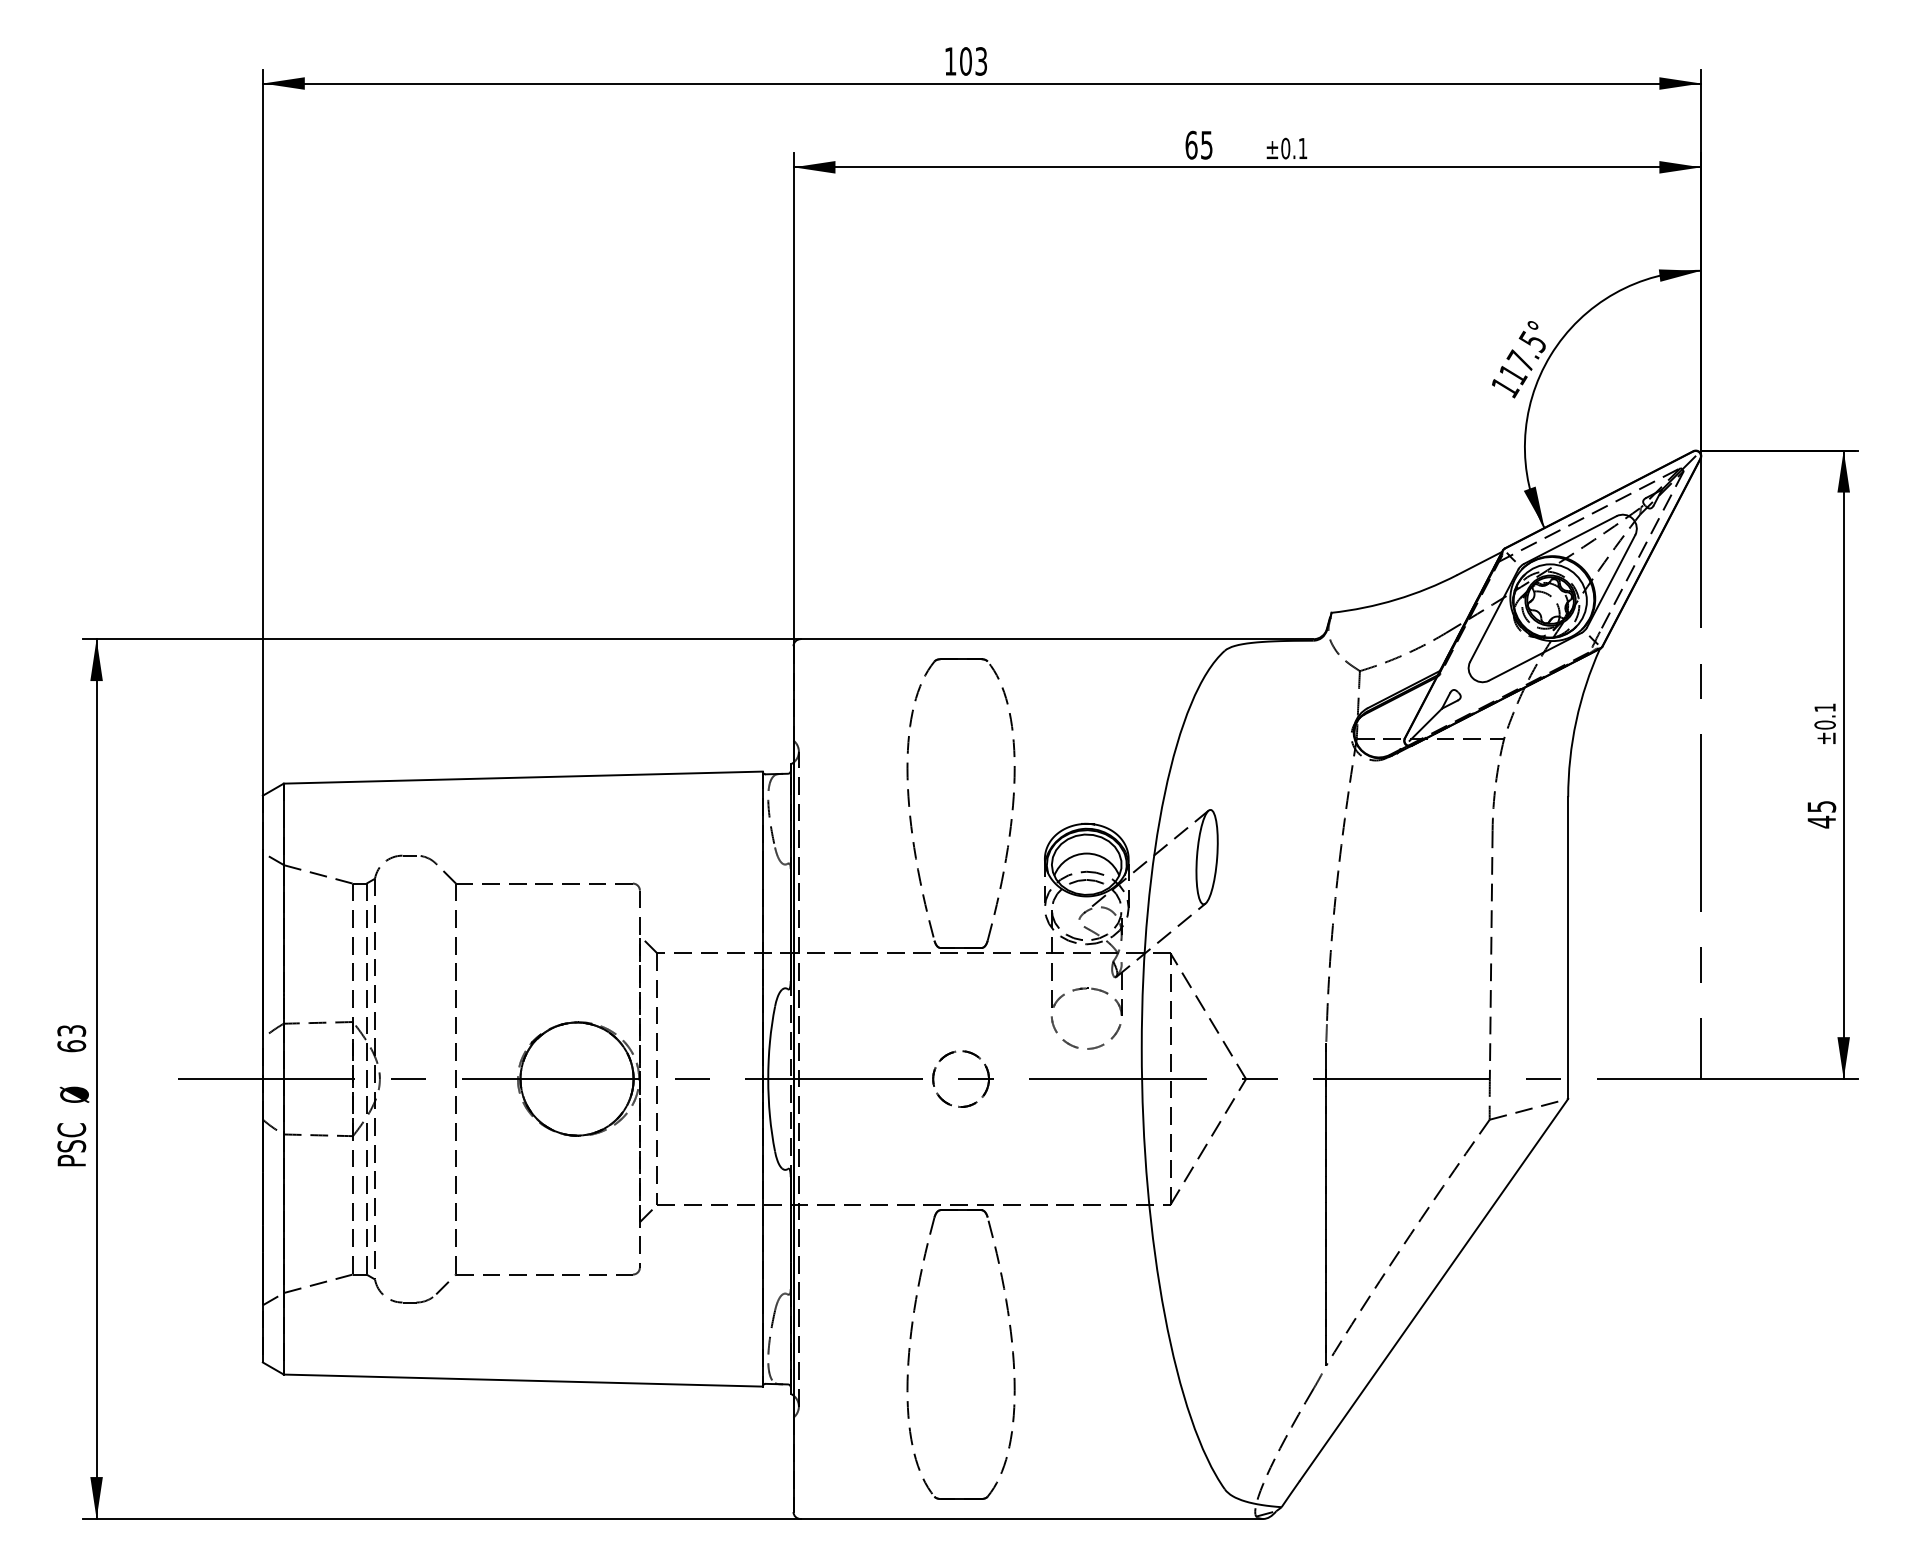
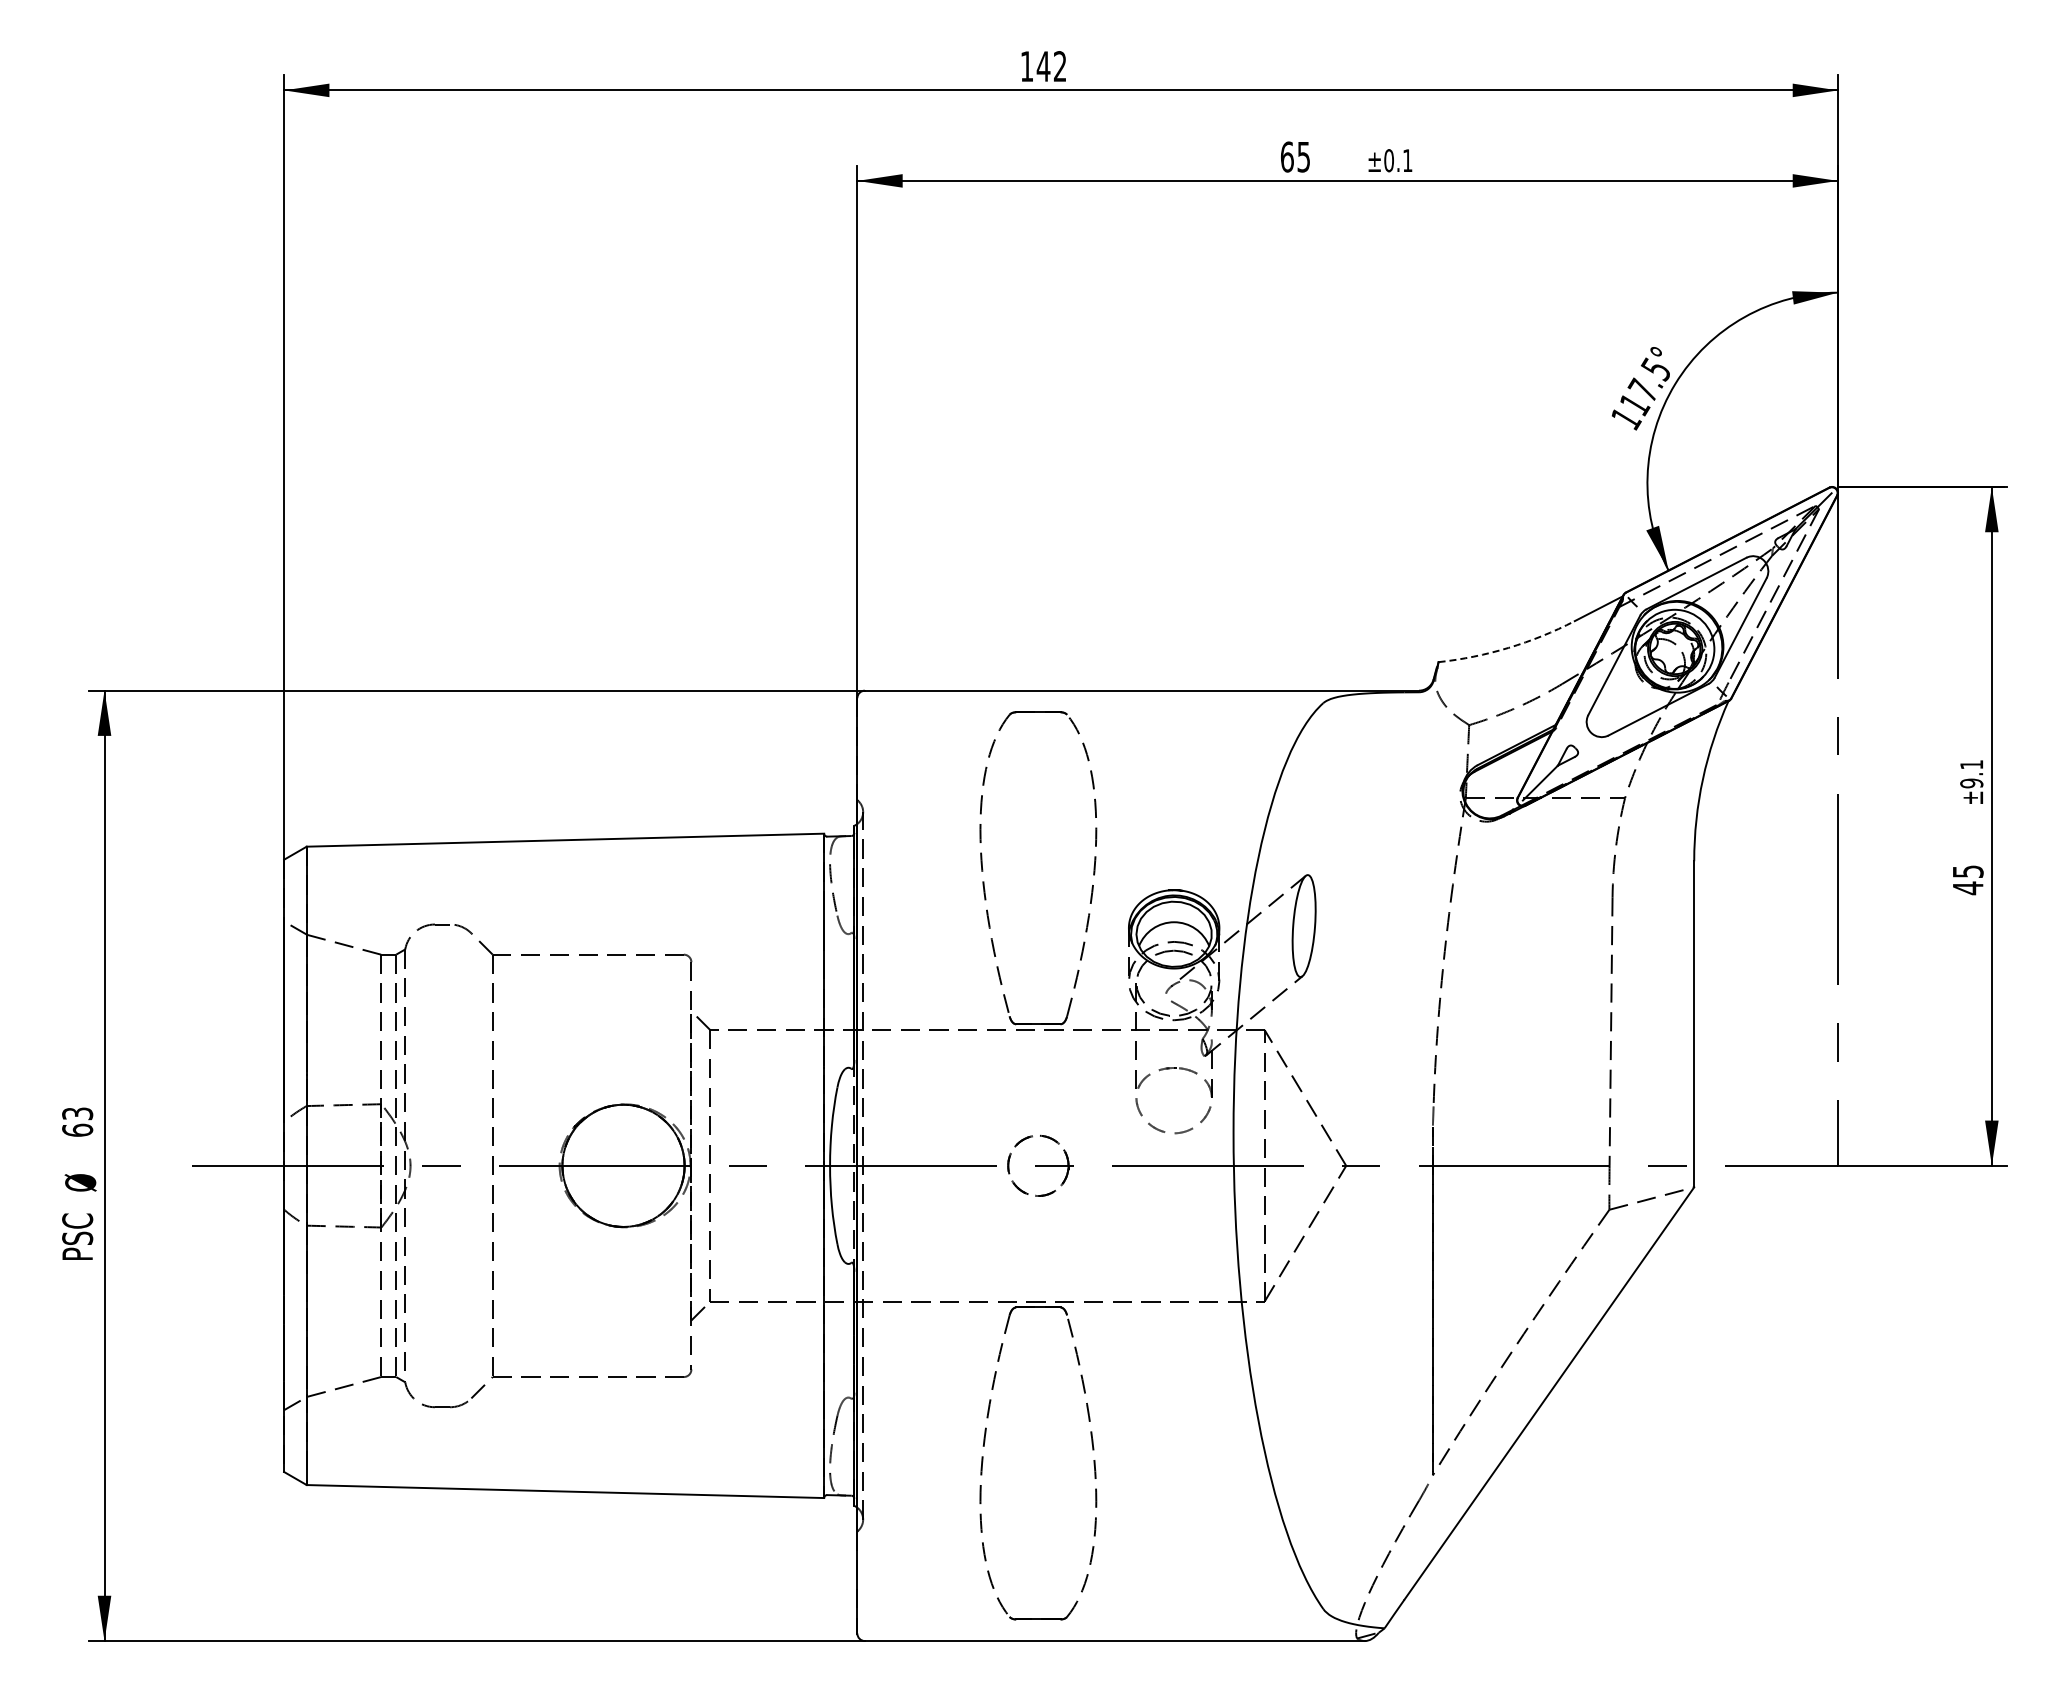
text: (973, 61) -> (1051, 66), 103 -> 142
arc: (1396, 599) -> (1508, 647), solid -> dashed
text: (1824, 725) -> (1971, 783), ±0.1 -> ±9.1

